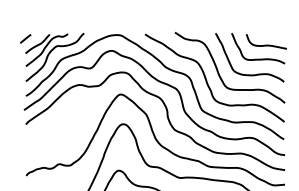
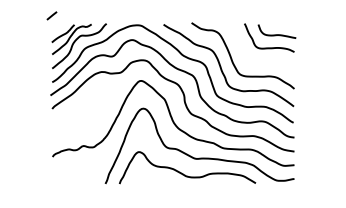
line: (25, 38) -> (51, 15), moved
curve: (246, 73) -> (258, 61), removed

